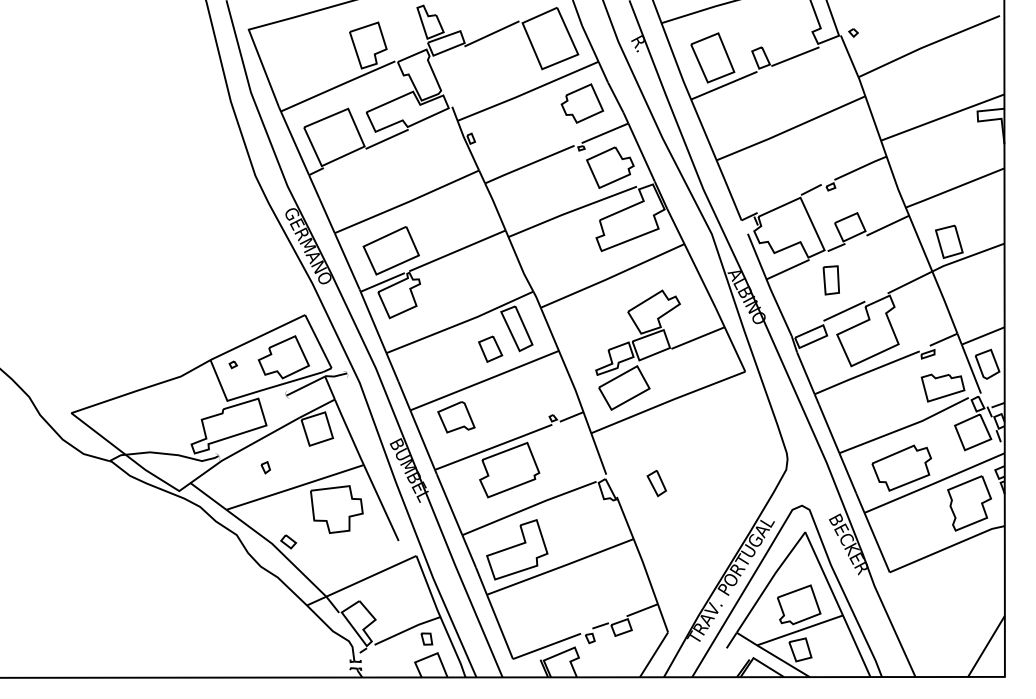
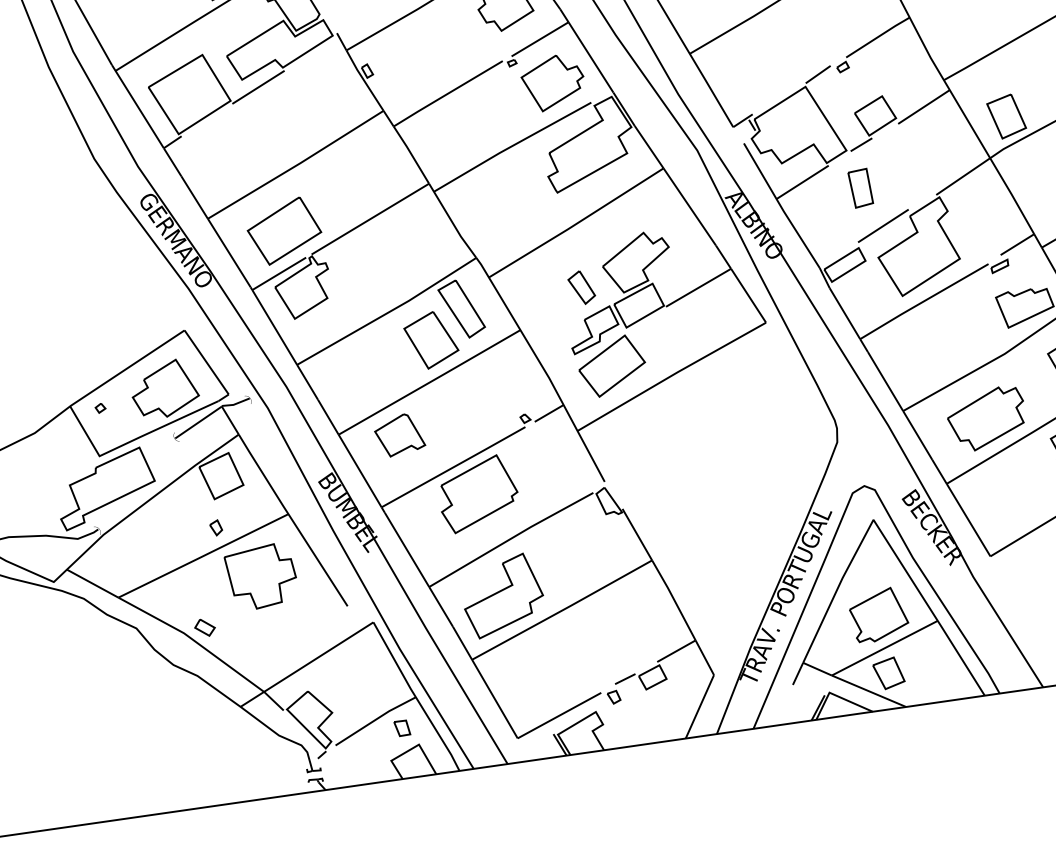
part: (490, 349) -> (431, 340), size x1.67
part: (265, 467) -> (215, 527), moved
part: (656, 483) -> (581, 287), moved

